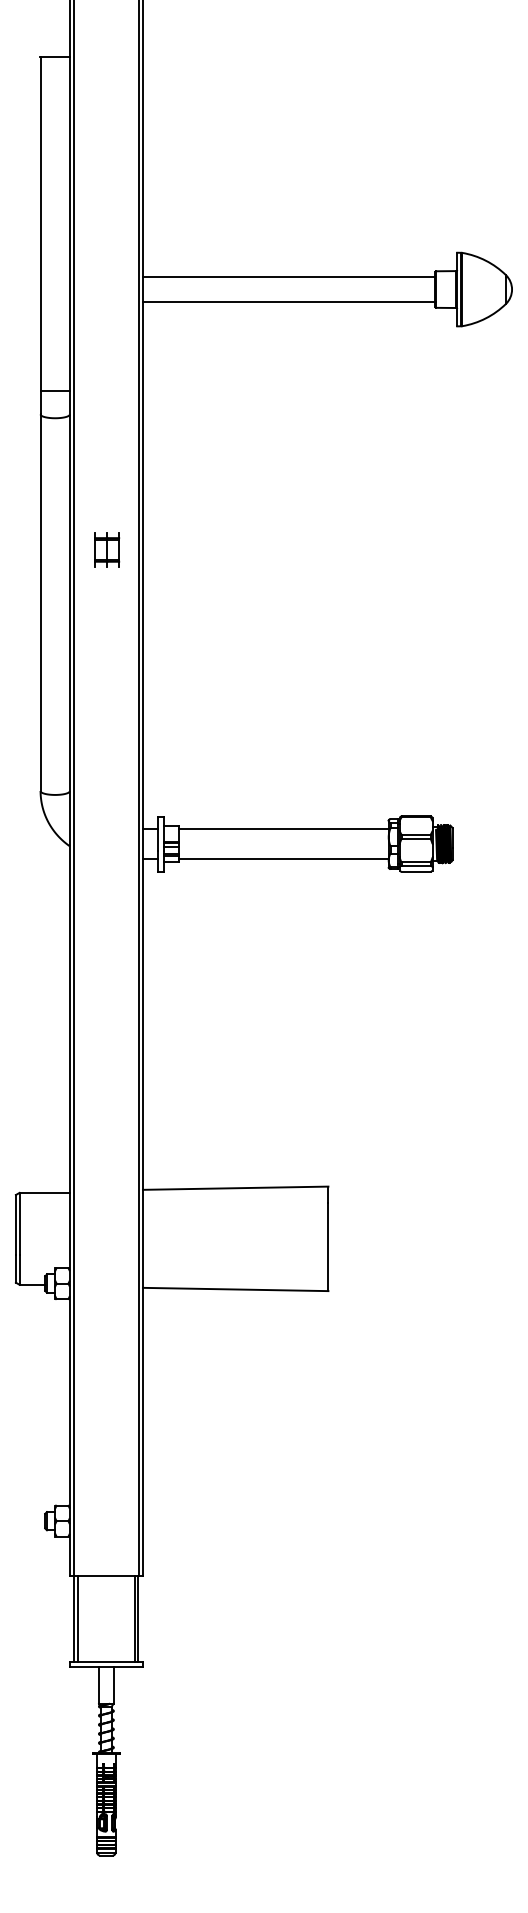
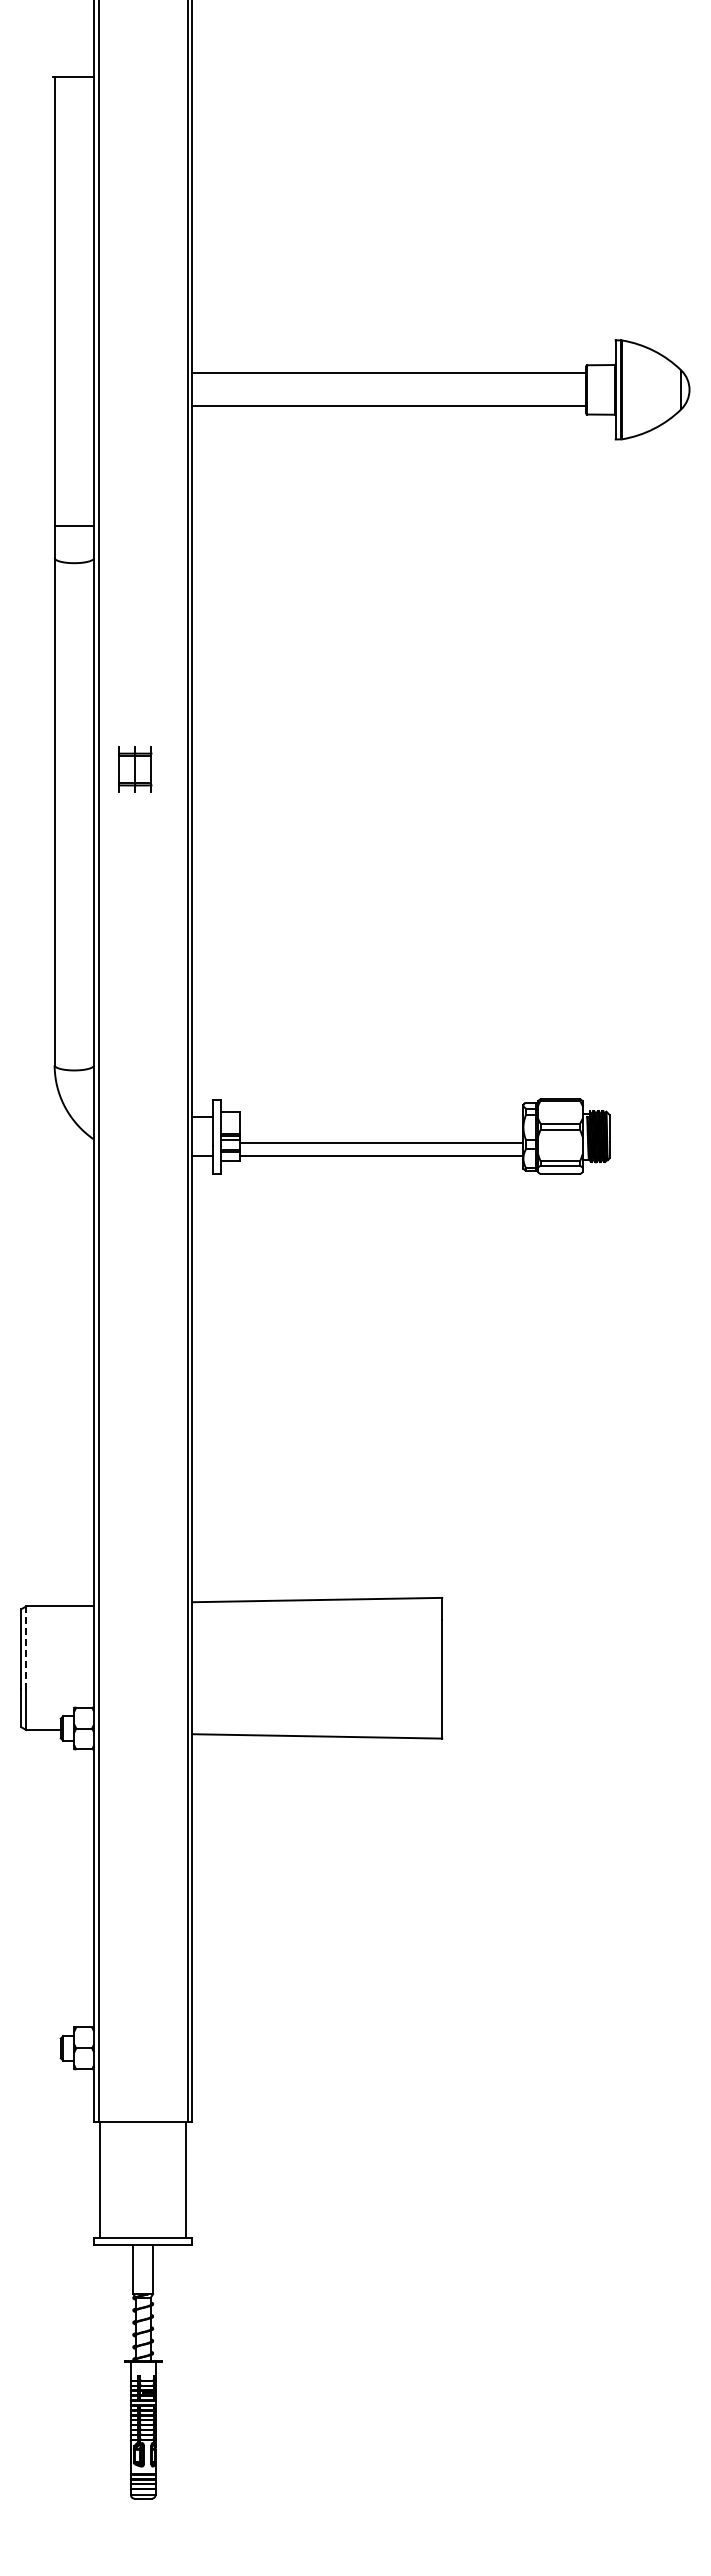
part: (107, 549) -> (135, 769), moved
line: (283, 829) -> (381, 1142), moved
line: (19, 1224) -> (26, 1648), solid -> dashed
line: (78, 1618) -> (105, 2179), removed
line: (134, 1618) -> (181, 2179), removed

